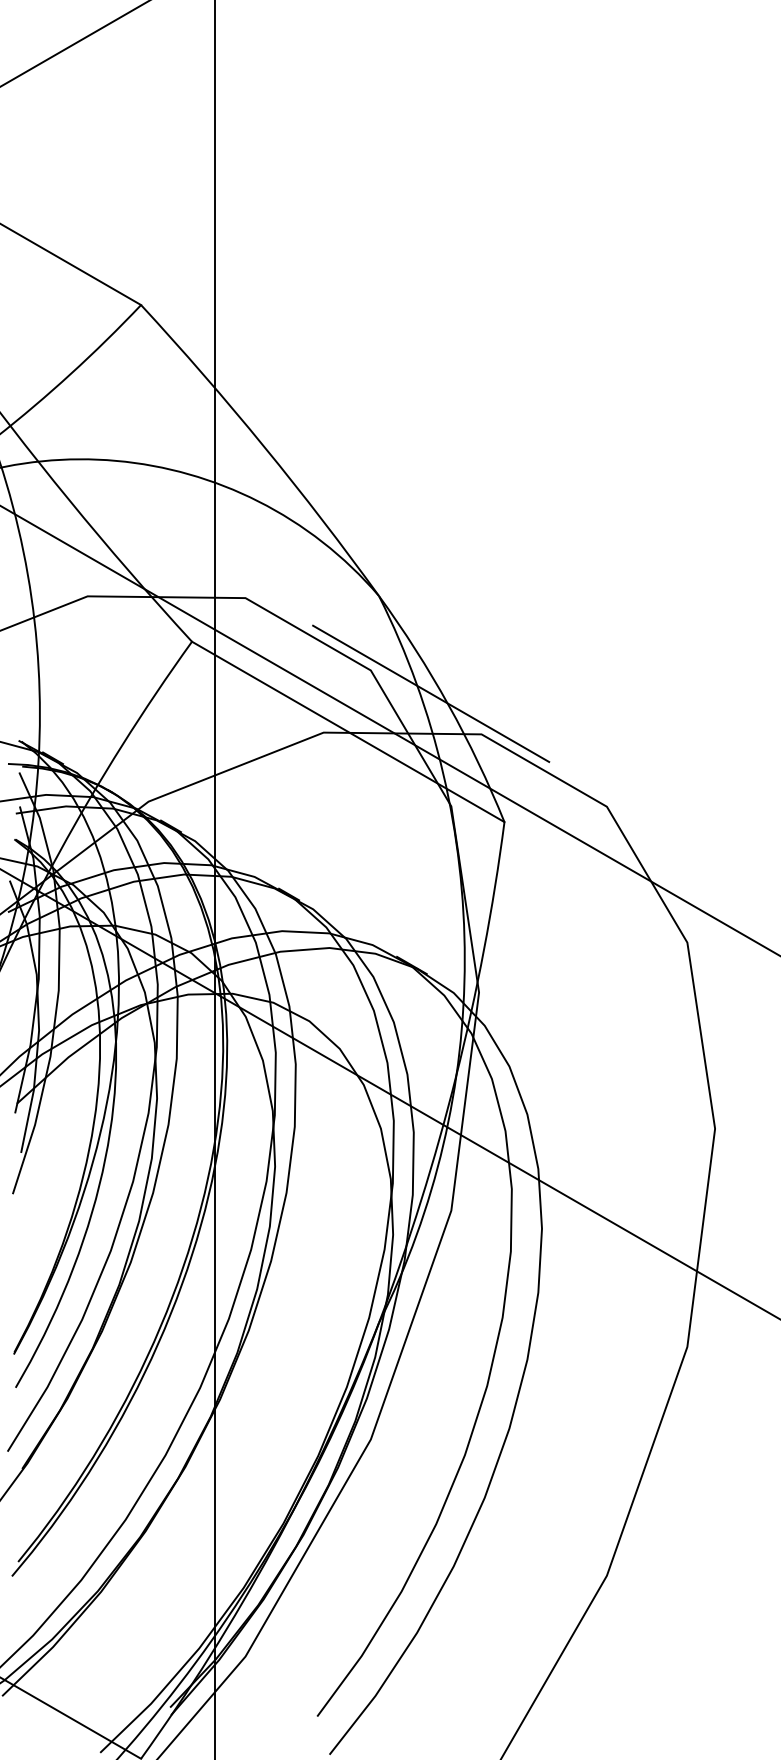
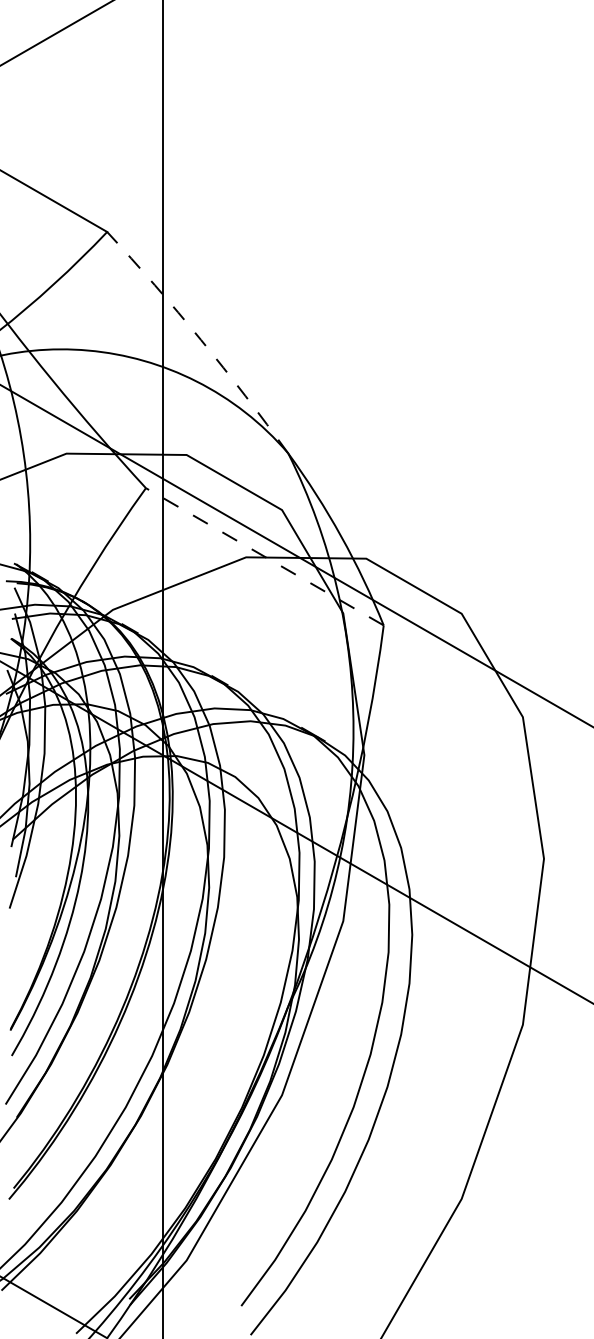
arc: (265, 446) -> (201, 339), solid -> dashed
line: (430, 693) -> (327, 527), removed
line: (347, 731) -> (264, 556), solid -> dashed

